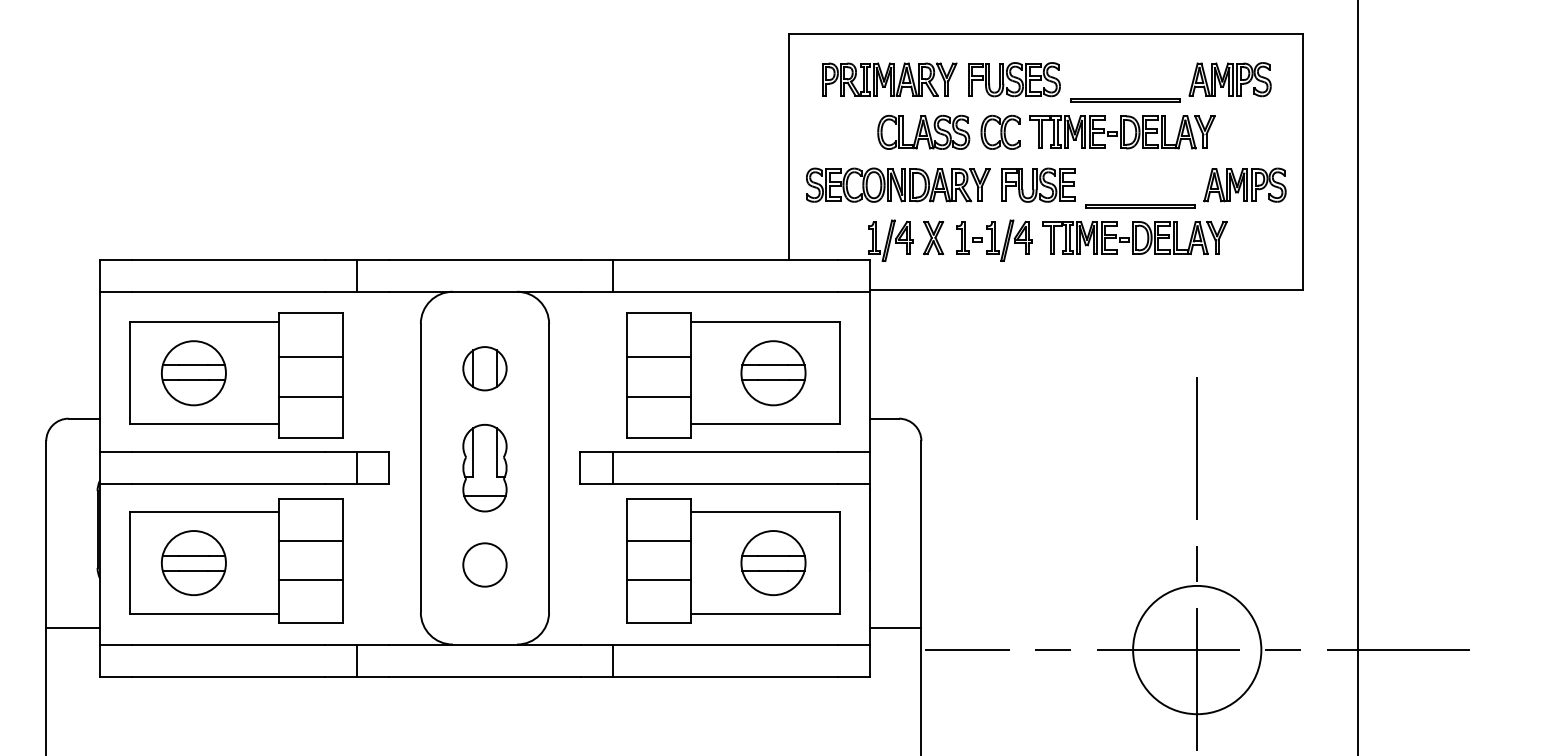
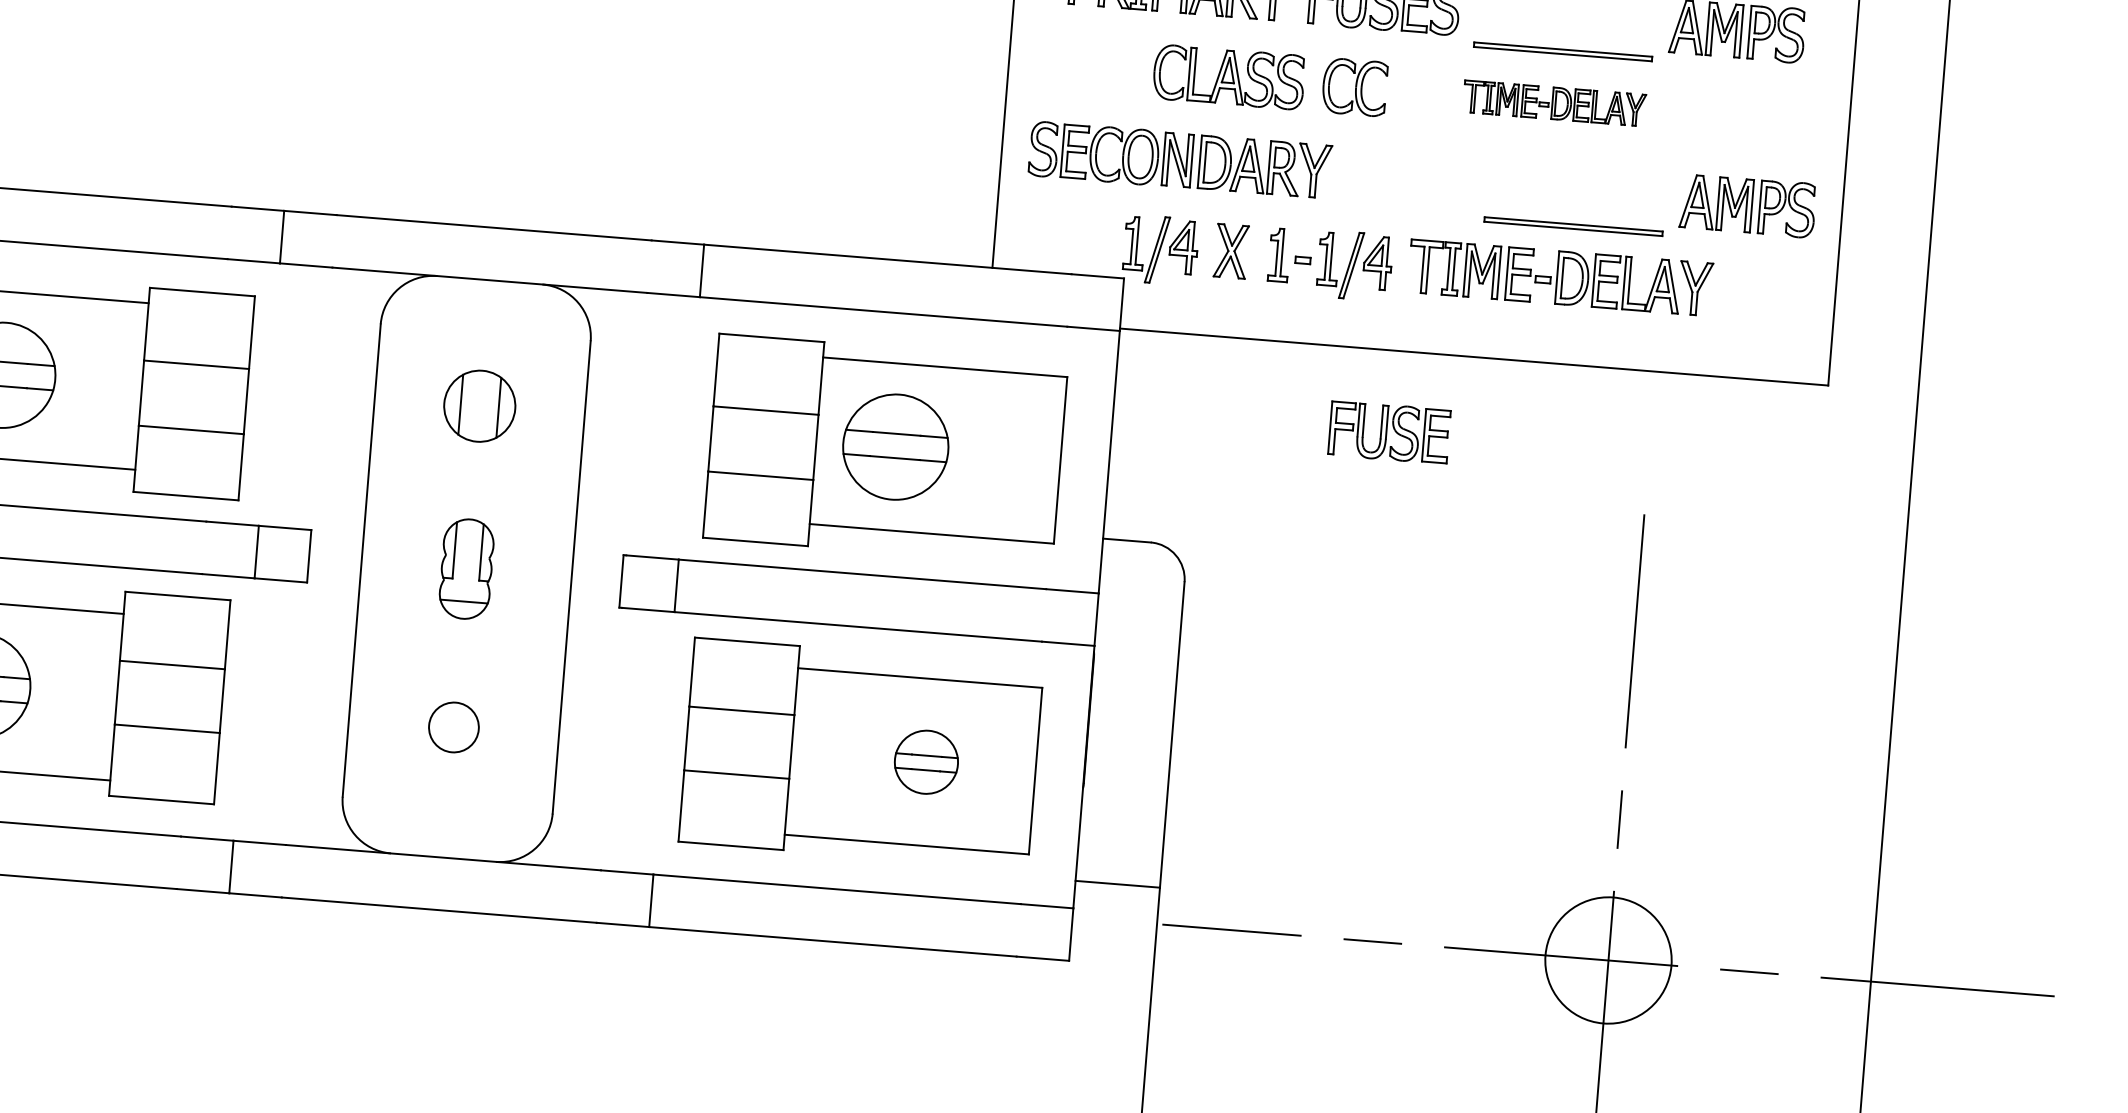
part: (1122, 132) -> (1554, 103), size x0.6
part: (1038, 184) -> (1389, 431), moved
part: (773, 373) -> (895, 447), moved
part: (484, 468) -> (465, 569), size x0.7
part: (773, 562) -> (926, 761), size x0.6
circle: (484, 564) -> (453, 726), size x0.7
circle: (1197, 649) -> (1609, 959), size x0.6

